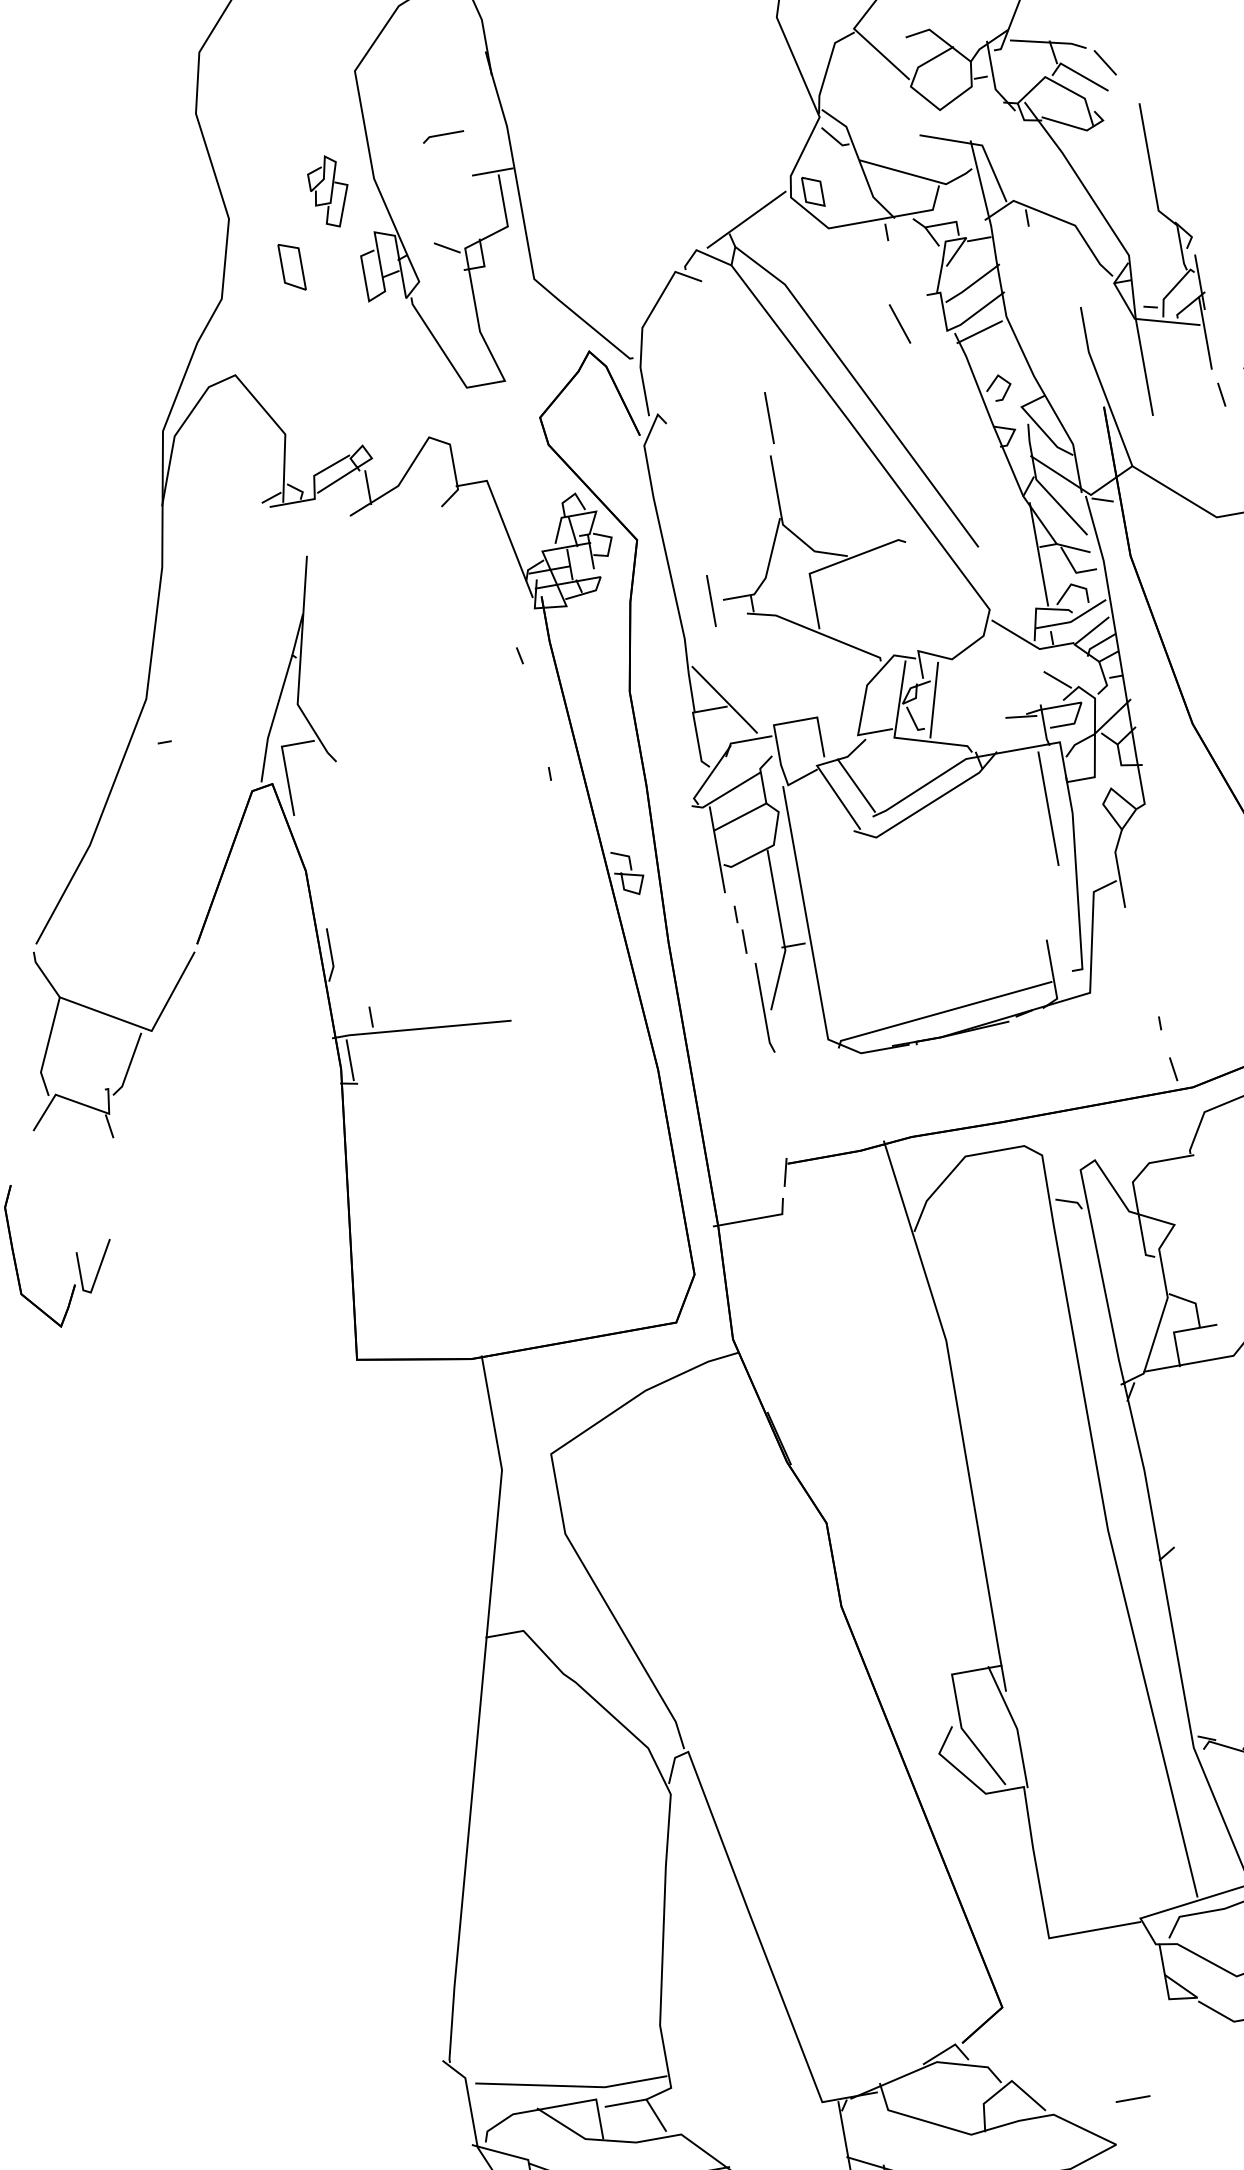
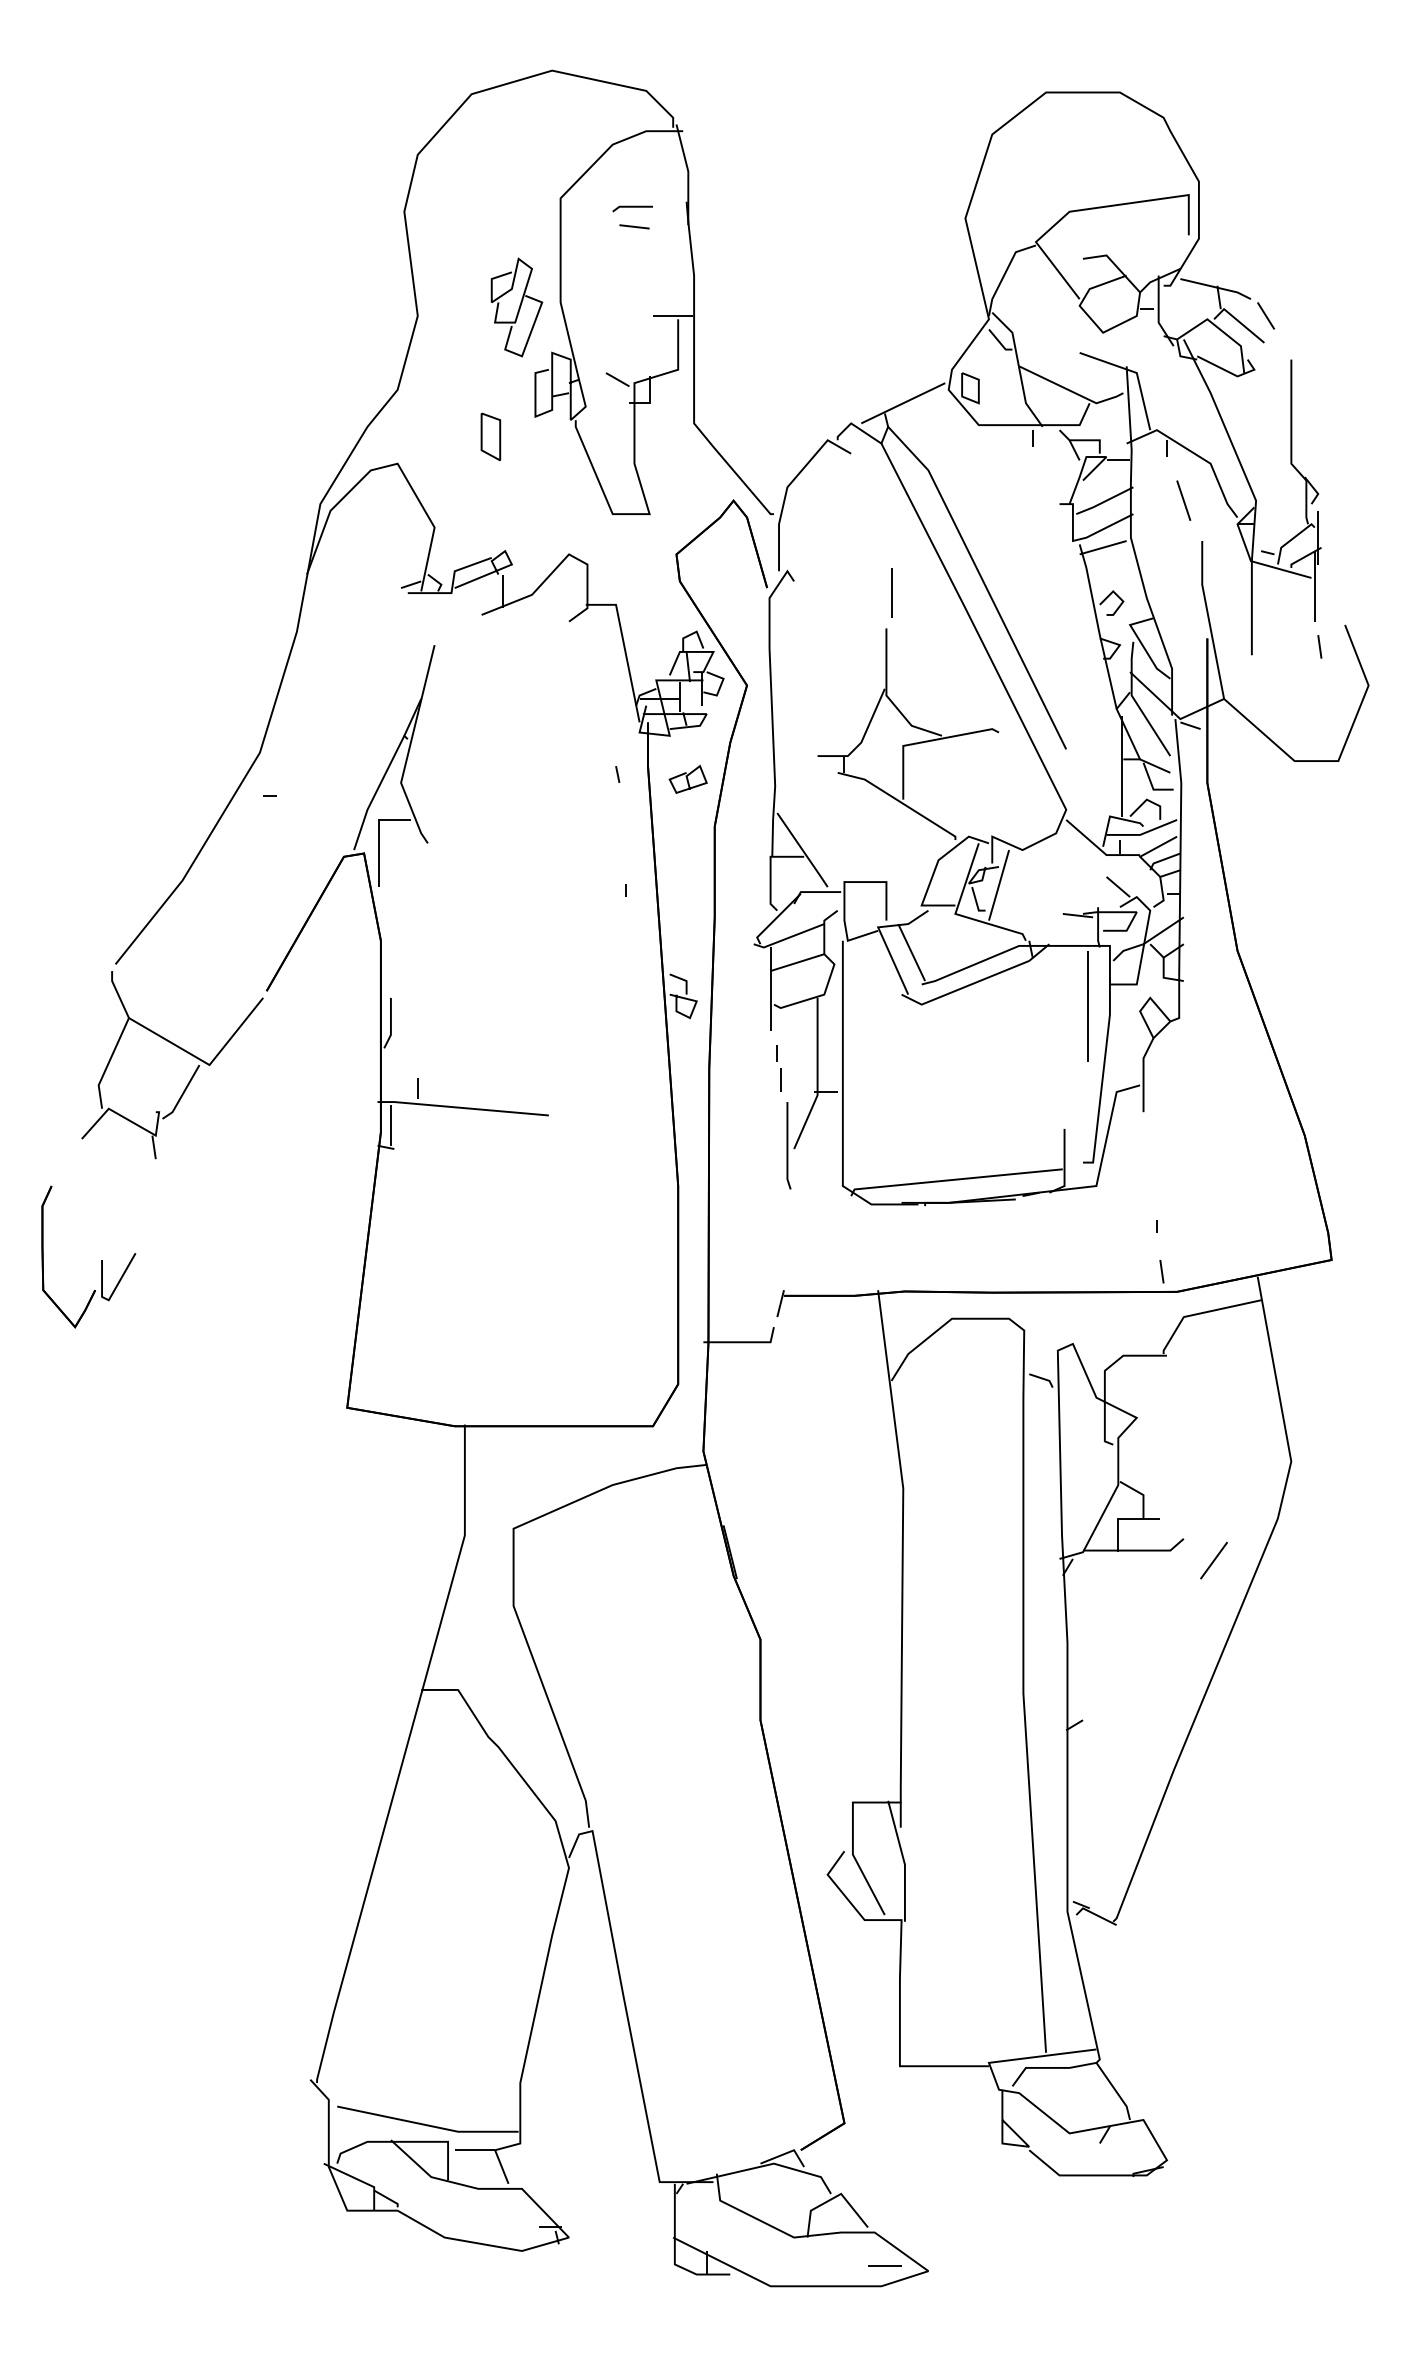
line: (436, 86) -> (634, 226), added
line: (443, 135) -> (632, 207), moved
part: (329, 191) -> (516, 307), size x1.43
part: (291, 266) -> (490, 436), moved
line: (899, 323) -> (1183, 500), moved
line: (711, 600) -> (806, 754), removed
curve: (592, 647) -> (687, 778), added
line: (1132, 2098) -> (884, 2265), moved

